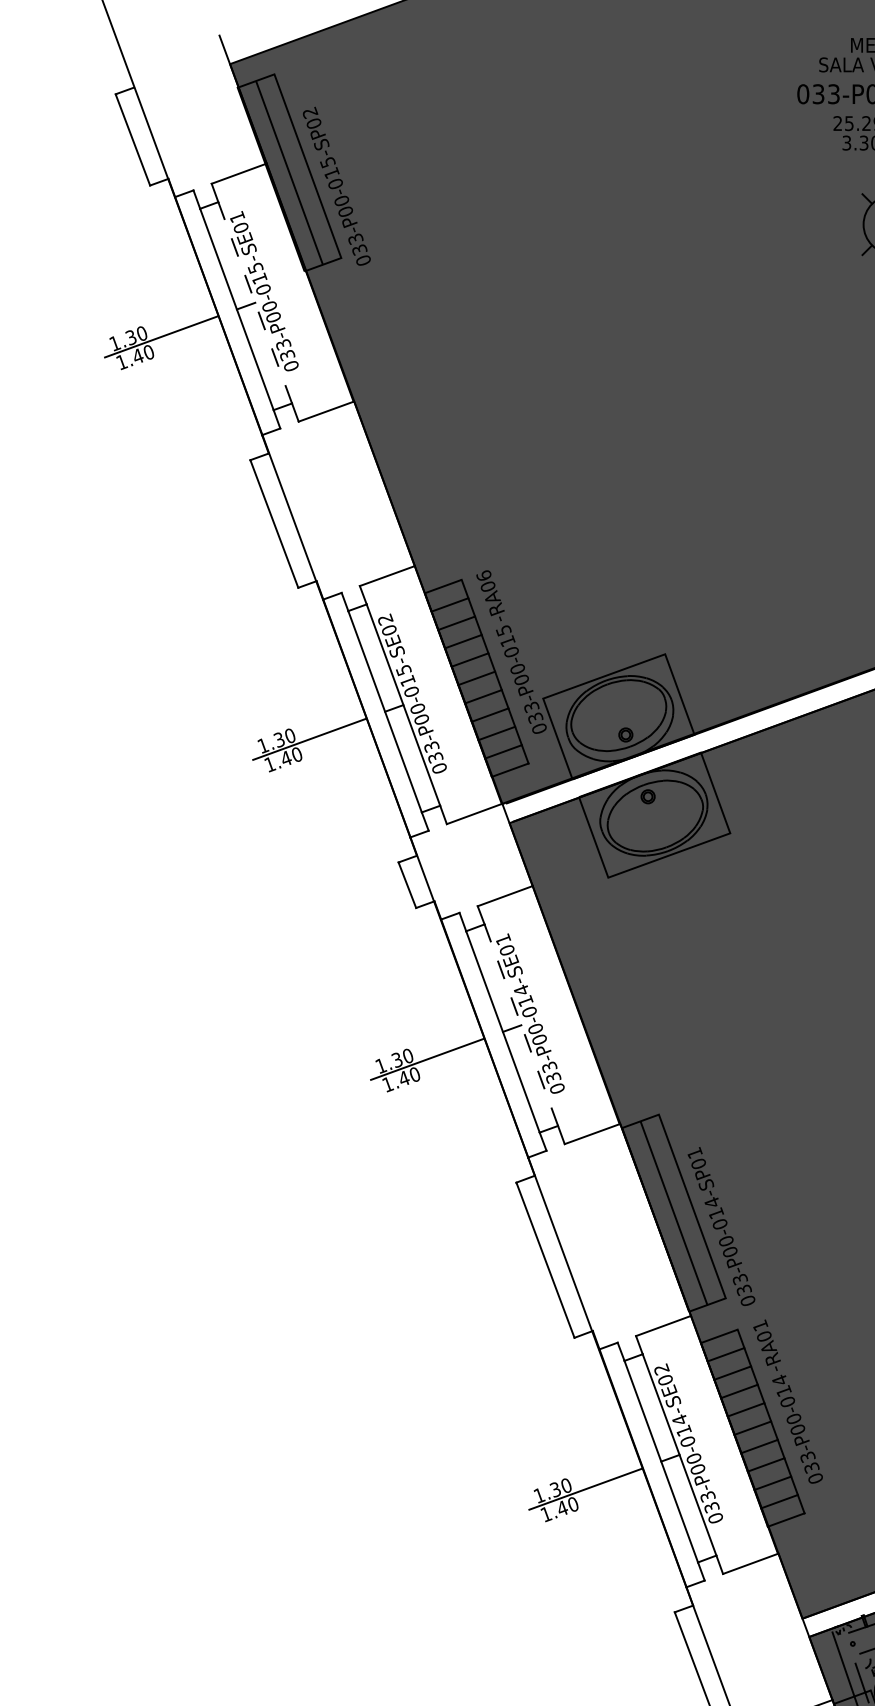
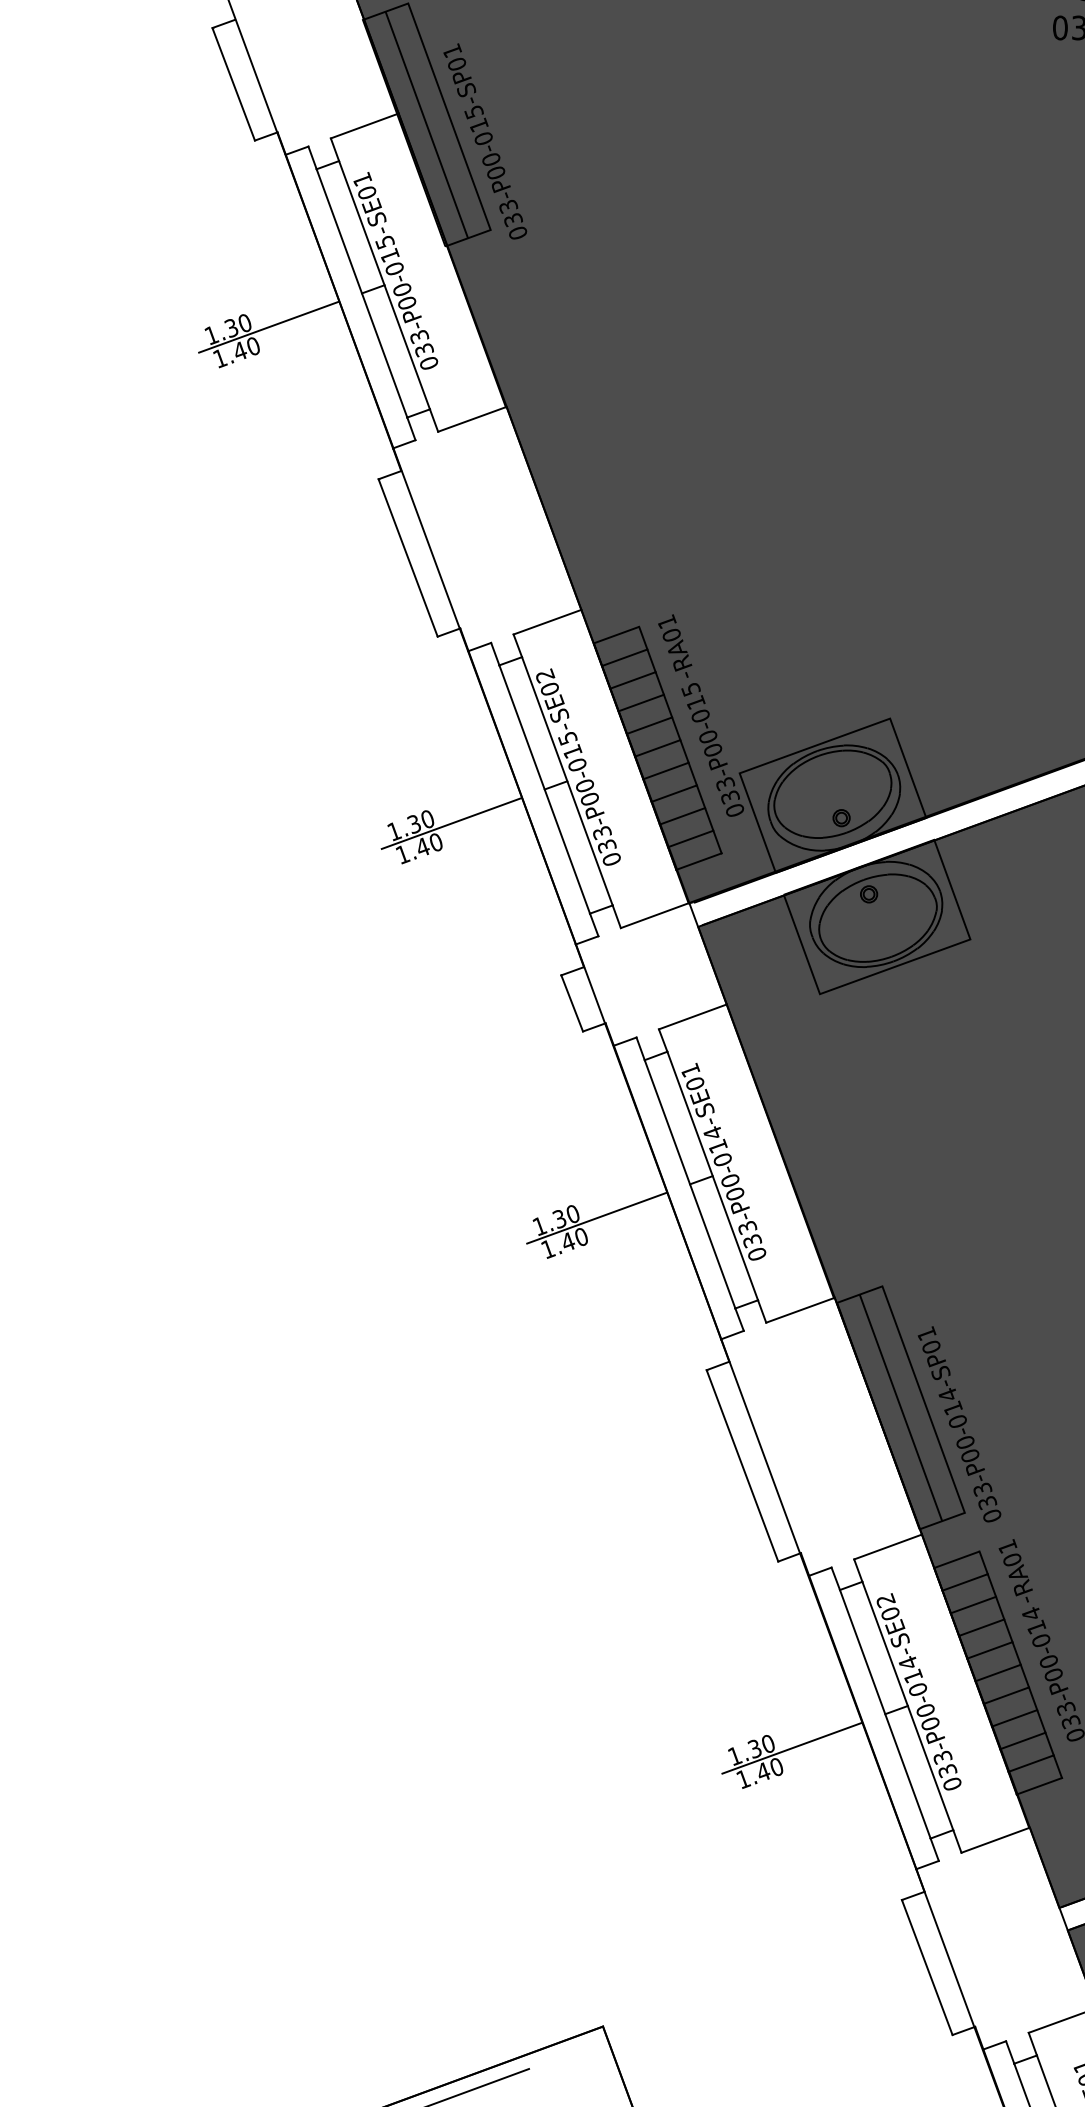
text: (310, 114) -> (452, 52), SP02 -> SP01
line: (255, 302) -> (384, 284), dashed -> solid
text: (483, 575) -> (666, 621), RA06 -> RA01
line: (521, 1024) -> (712, 1175), dashed -> solid

